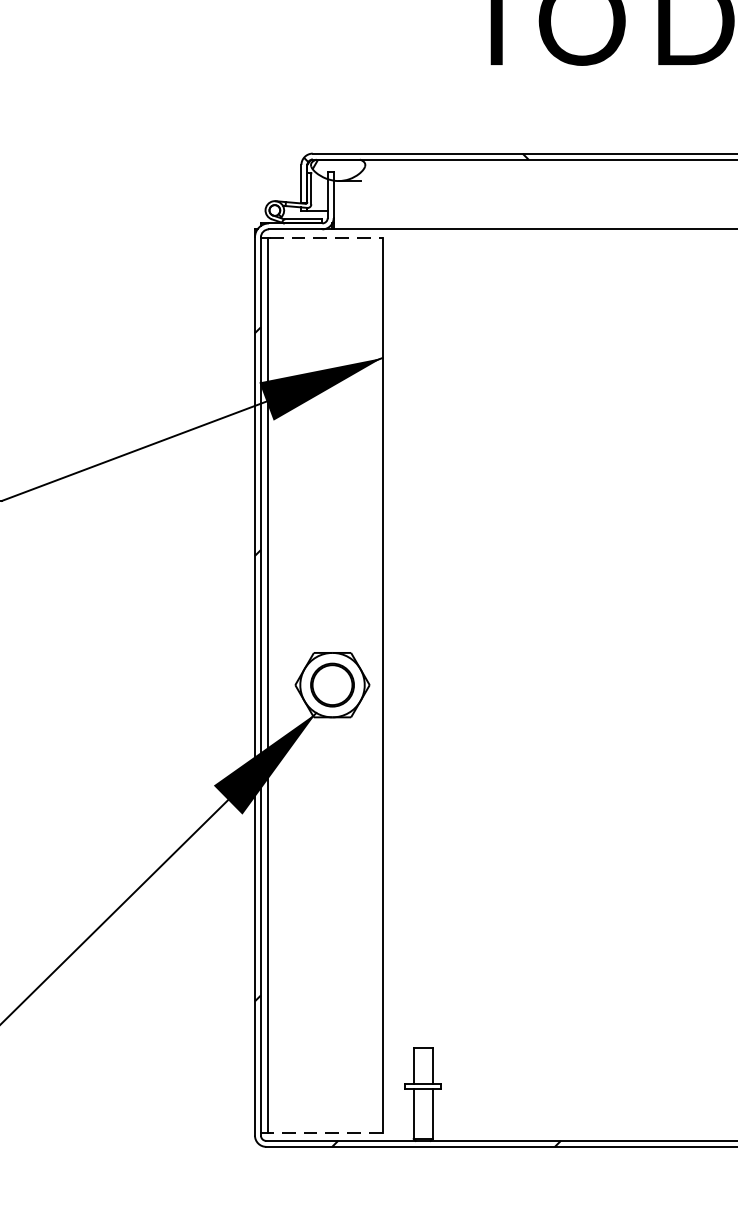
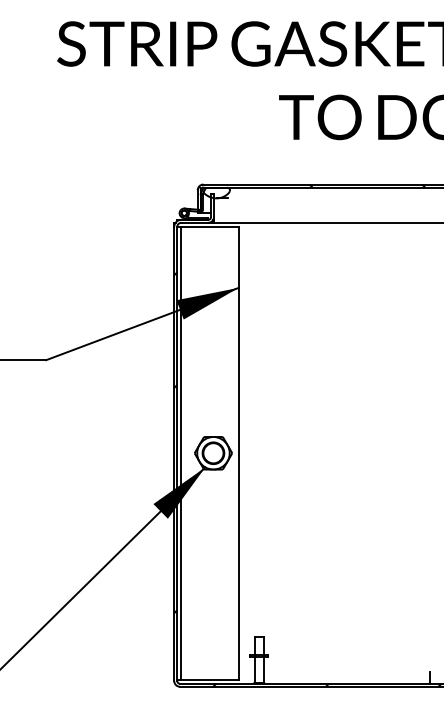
line: (326, 238) -> (210, 227), dashed -> solid
line: (326, 1132) -> (210, 679), dashed -> solid

